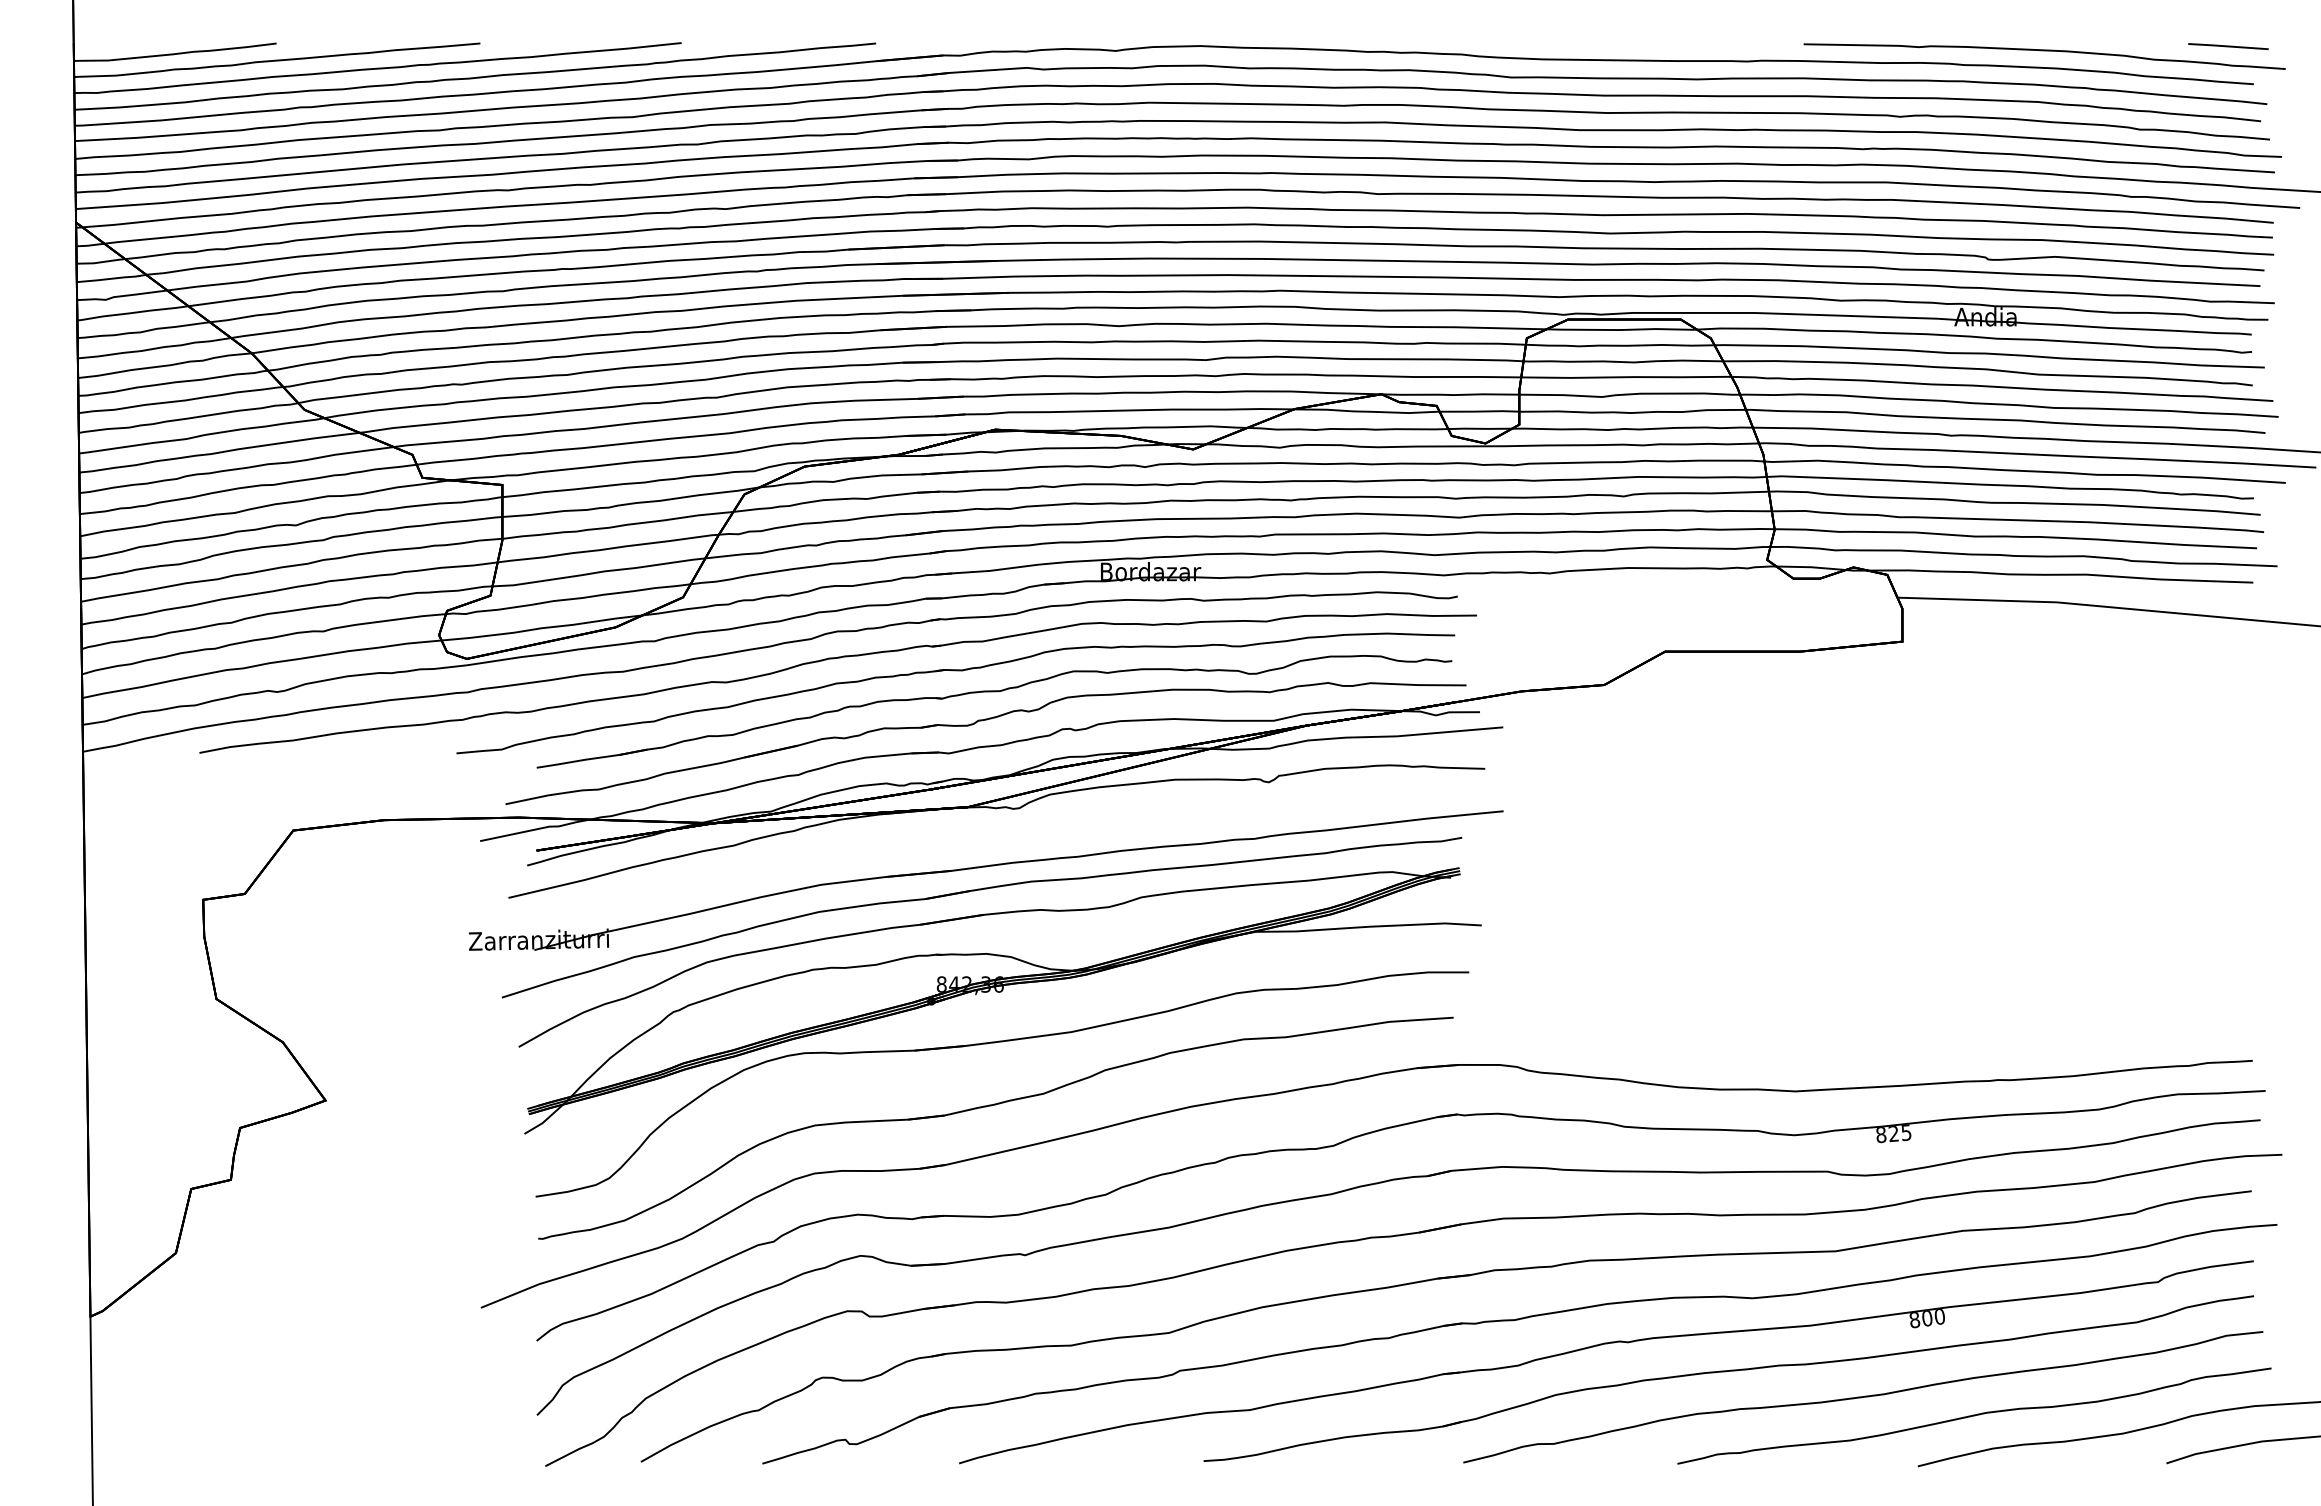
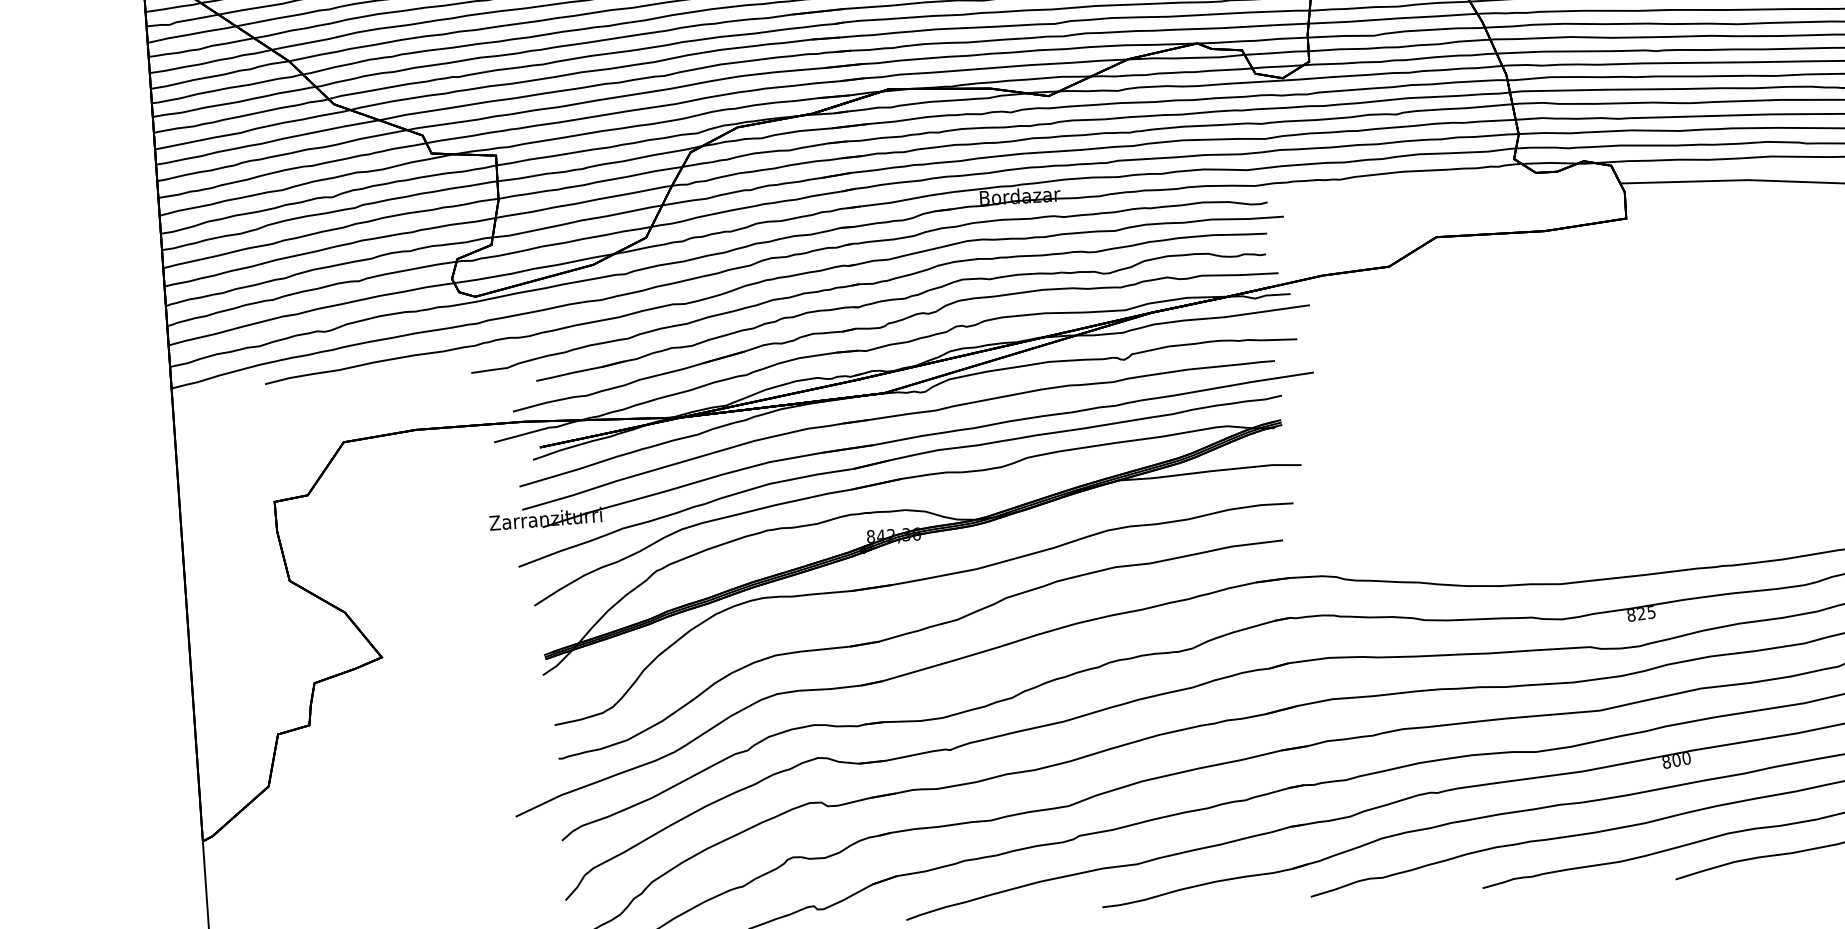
part: (980, 837) -> (895, 417), added

